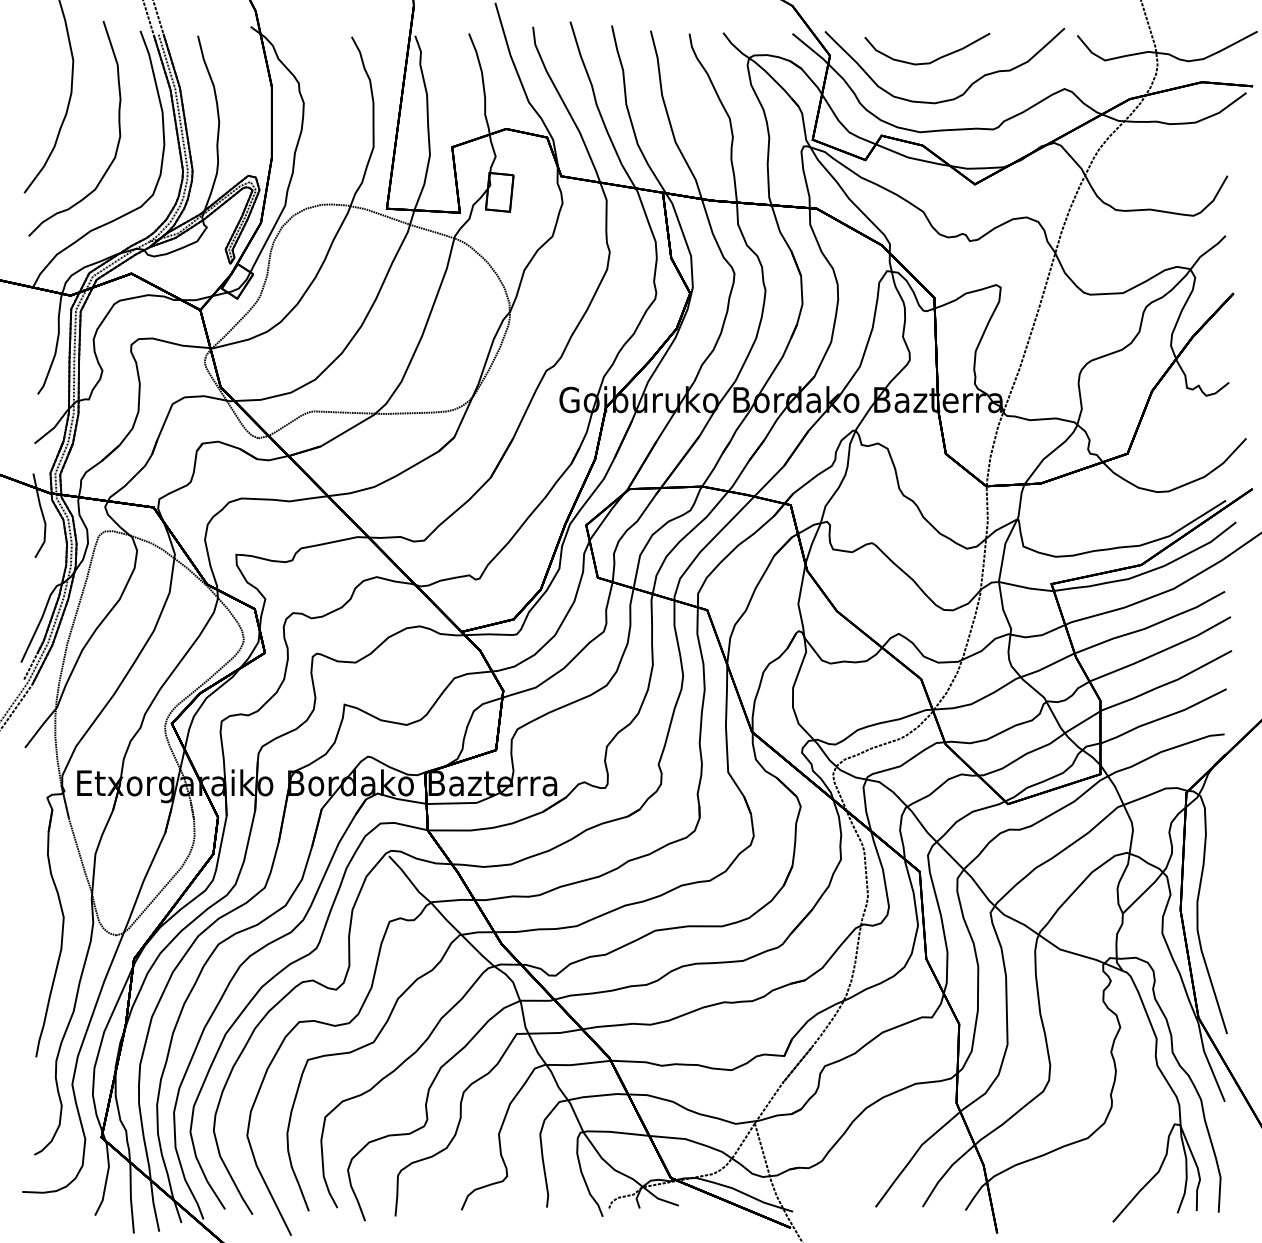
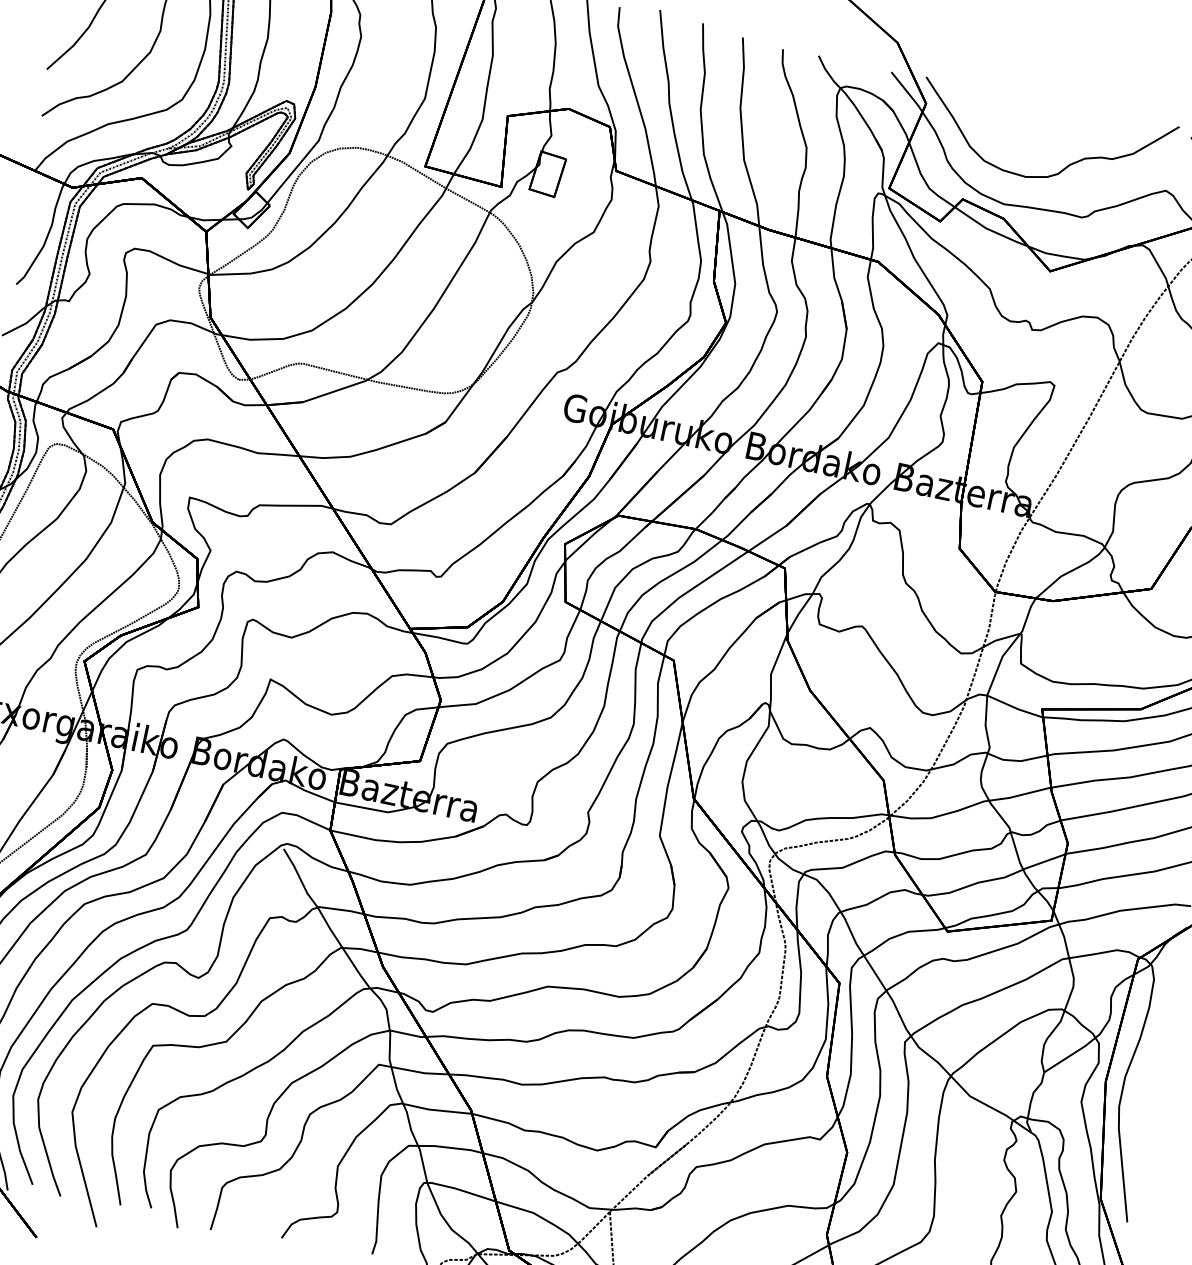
curve: (932, 60) -> (1033, 131), removed

